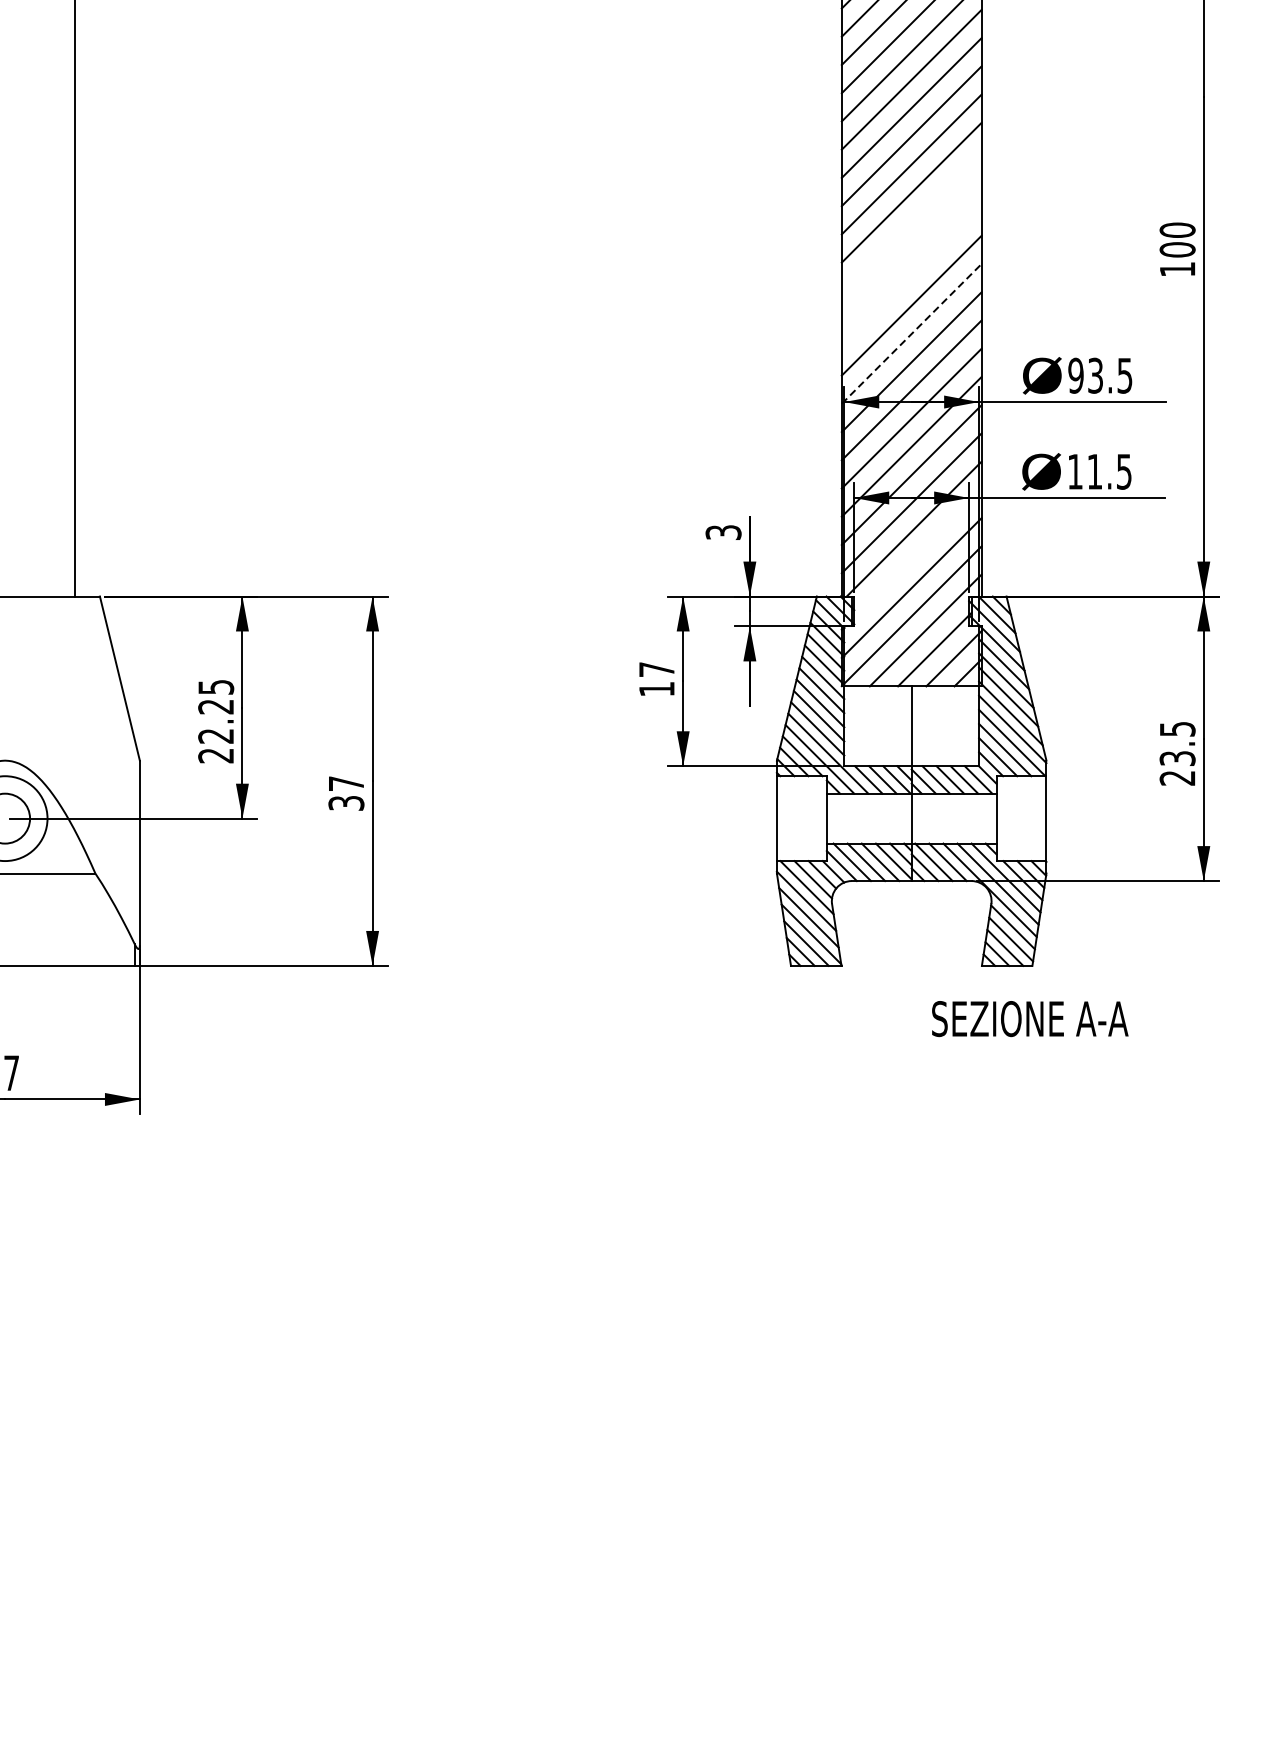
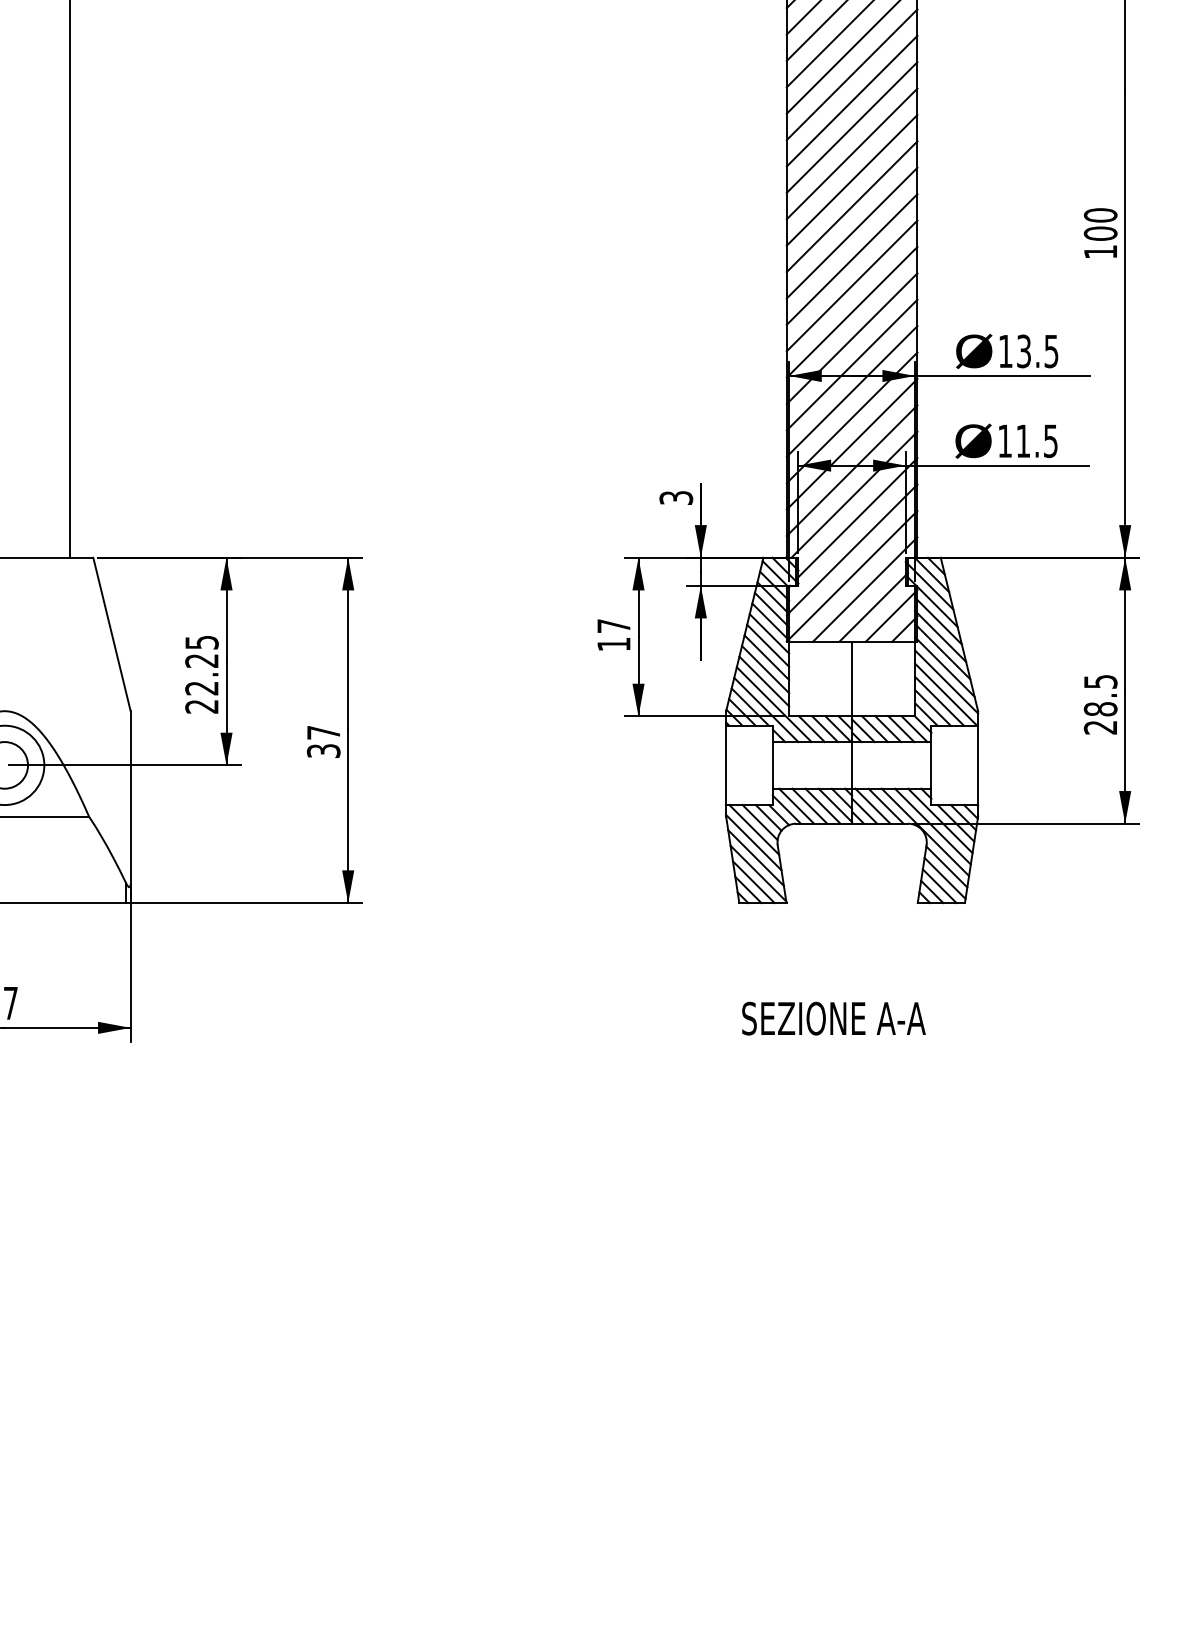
line: (911, 220) -> (851, 206), added
line: (911, 248) -> (851, 232), added
line: (911, 277) -> (851, 259), added
line: (912, 333) -> (852, 311), dashed -> solid
text: (1075, 375) -> (1005, 351), 93.5 -> 13.5
line: (916, 554) -> (856, 518), added
text: (1177, 758) -> (1100, 709), 23.5 -> 28.5
text: (1029, 1018) -> (833, 1018), moved

